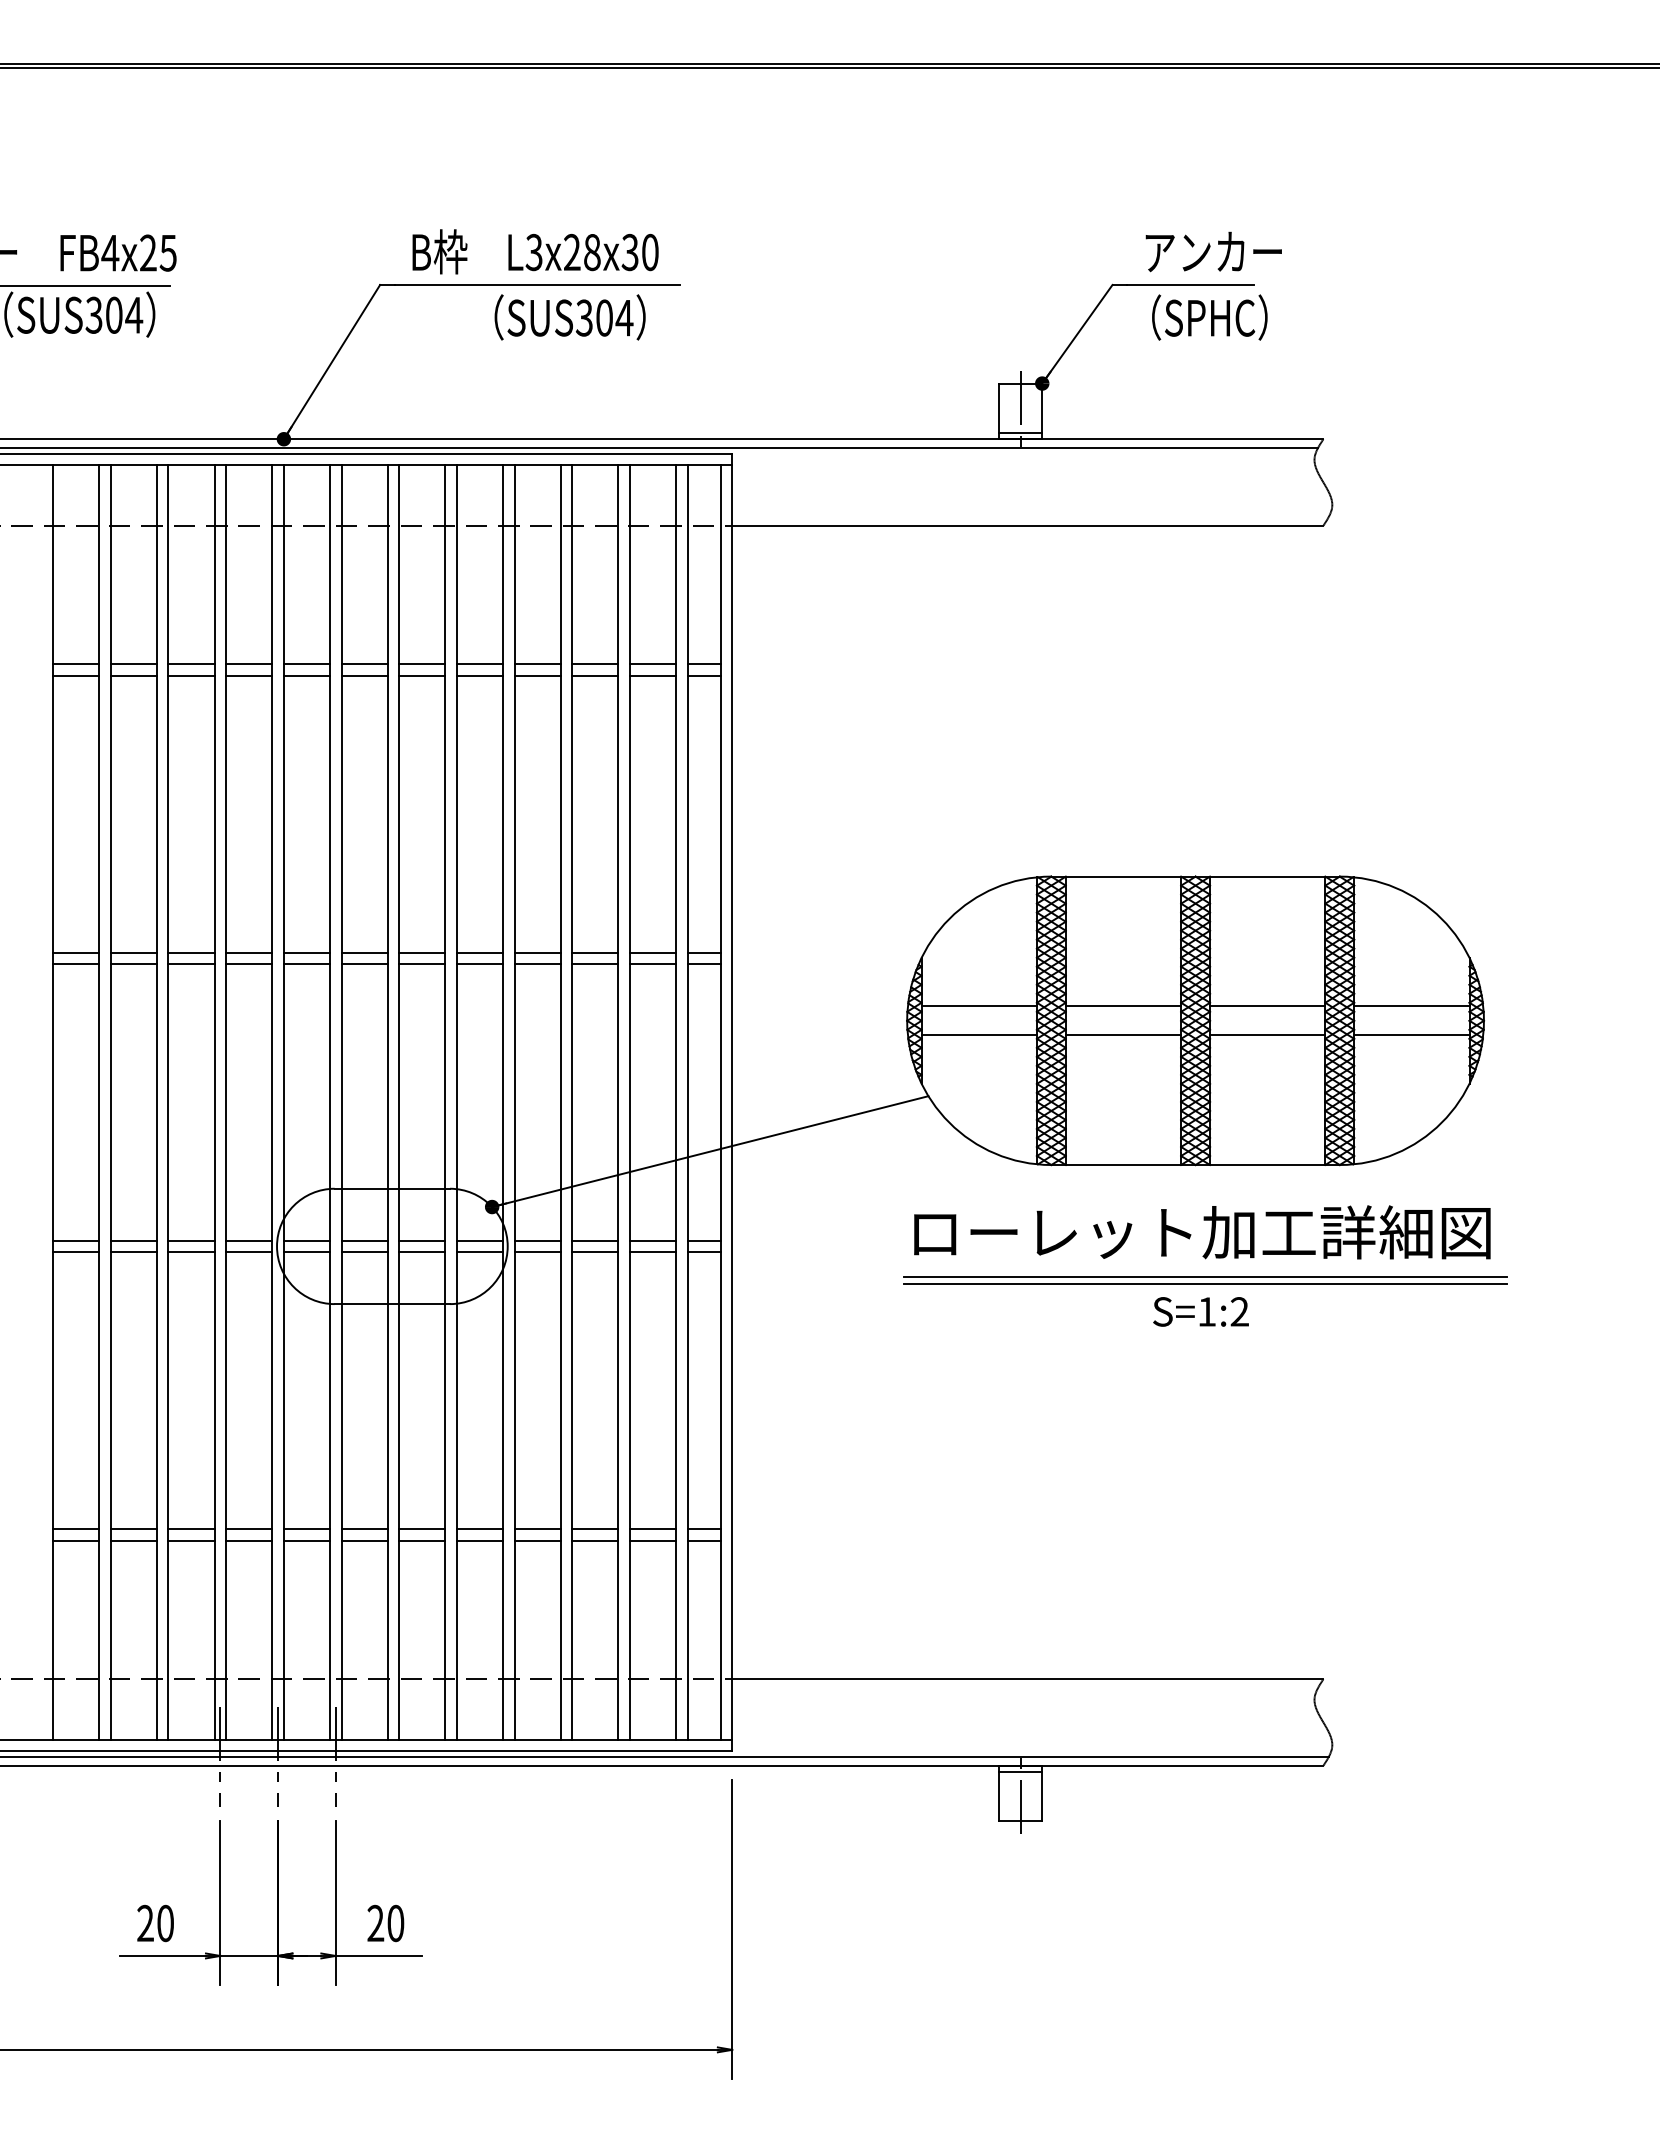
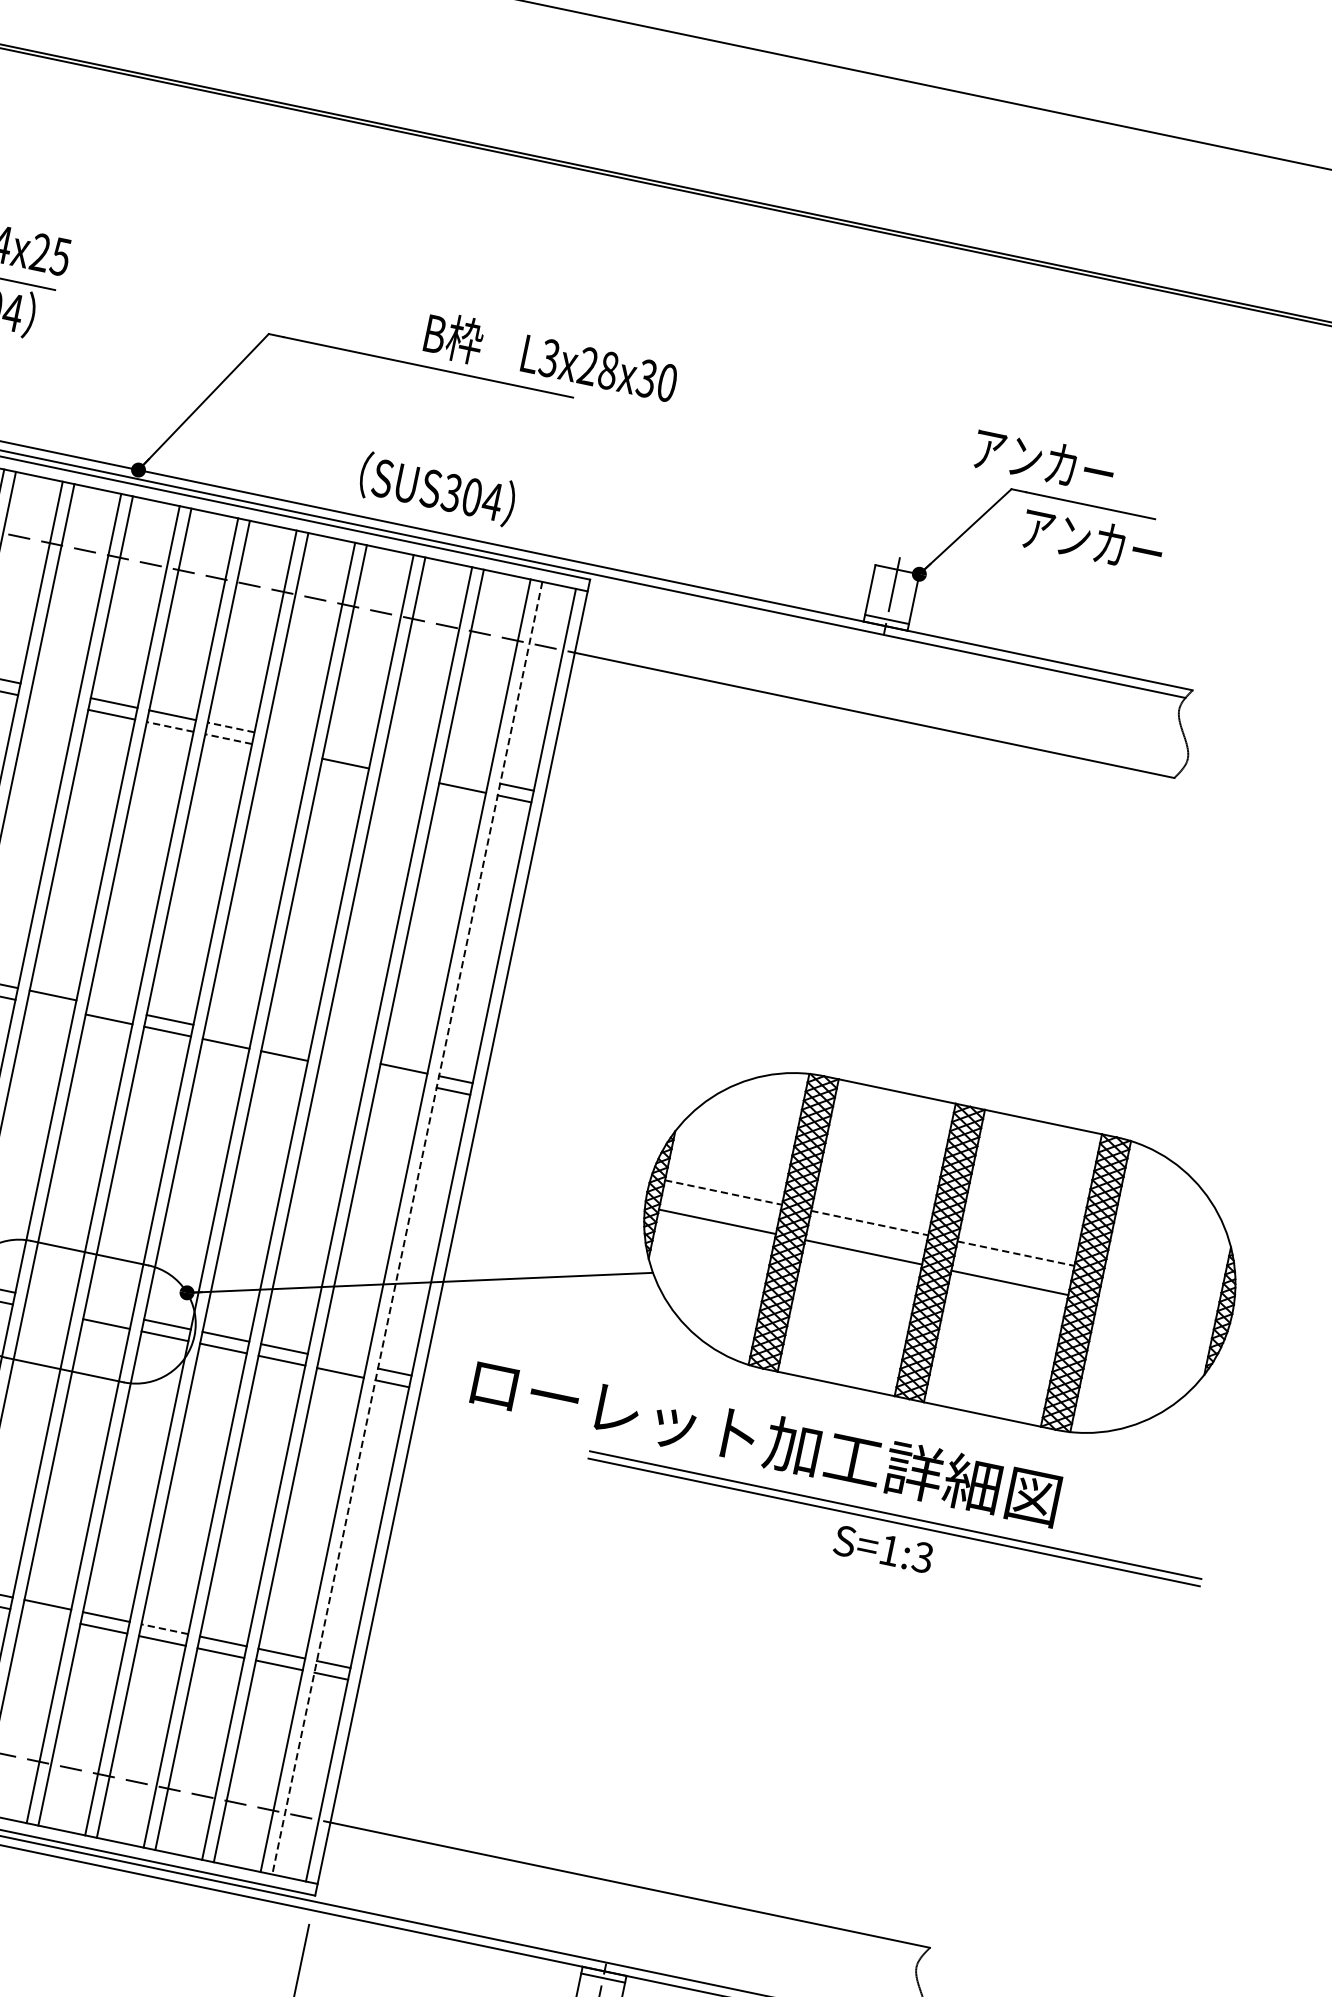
text: (535, 251) -> (551, 357), moved
text: (1213, 251) -> (1043, 460), moved
text: (569, 317) -> (436, 489), moved
text: (1199, 317) -> (1092, 540), （SPHC） -> アンカー
line: (249, 664) -> (55, 691), removed
line: (421, 664) -> (230, 727), solid -> dashed
line: (479, 664) -> (289, 739), removed
line: (537, 664) -> (347, 752), removed
line: (595, 664) -> (406, 764), removed
line: (652, 664) -> (464, 776), removed
line: (249, 675) -> (53, 702), removed
line: (364, 675) -> (170, 726), solid -> dashed
line: (421, 675) -> (228, 738), solid -> dashed
line: (479, 675) -> (286, 751), removed
line: (595, 675) -> (404, 775), removed
line: (364, 952) -> (111, 1007), removed
line: (479, 952) -> (228, 1032), removed
line: (537, 952) -> (286, 1044), removed
line: (595, 952) -> (345, 1056), removed
line: (306, 964) -> (50, 1007), removed
line: (595, 964) -> (343, 1068), removed
line: (652, 964) -> (401, 1080), removed
line: (979, 1006) -> (723, 1192), solid -> dashed
line: (1123, 1006) -> (869, 1223), solid -> dashed
line: (1267, 1006) -> (1015, 1253), solid -> dashed
line: (1411, 1006) -> (1161, 1284), removed
line: (1411, 1035) -> (1155, 1313), removed
line: (687, 1102) -> (407, 1228), solid -> dashed
text: (1202, 1232) -> (766, 1440), moved
line: (364, 1240) -> (50, 1299), removed
line: (422, 1240) -> (109, 1312), removed
line: (652, 1240) -> (342, 1360), removed
line: (364, 1252) -> (47, 1311), removed
text: (1239, 1311) -> (922, 1557), S=1:2 -> S=1:3
line: (537, 1529) -> (164, 1629), solid -> dashed
line: (422, 1540) -> (45, 1616), removed

